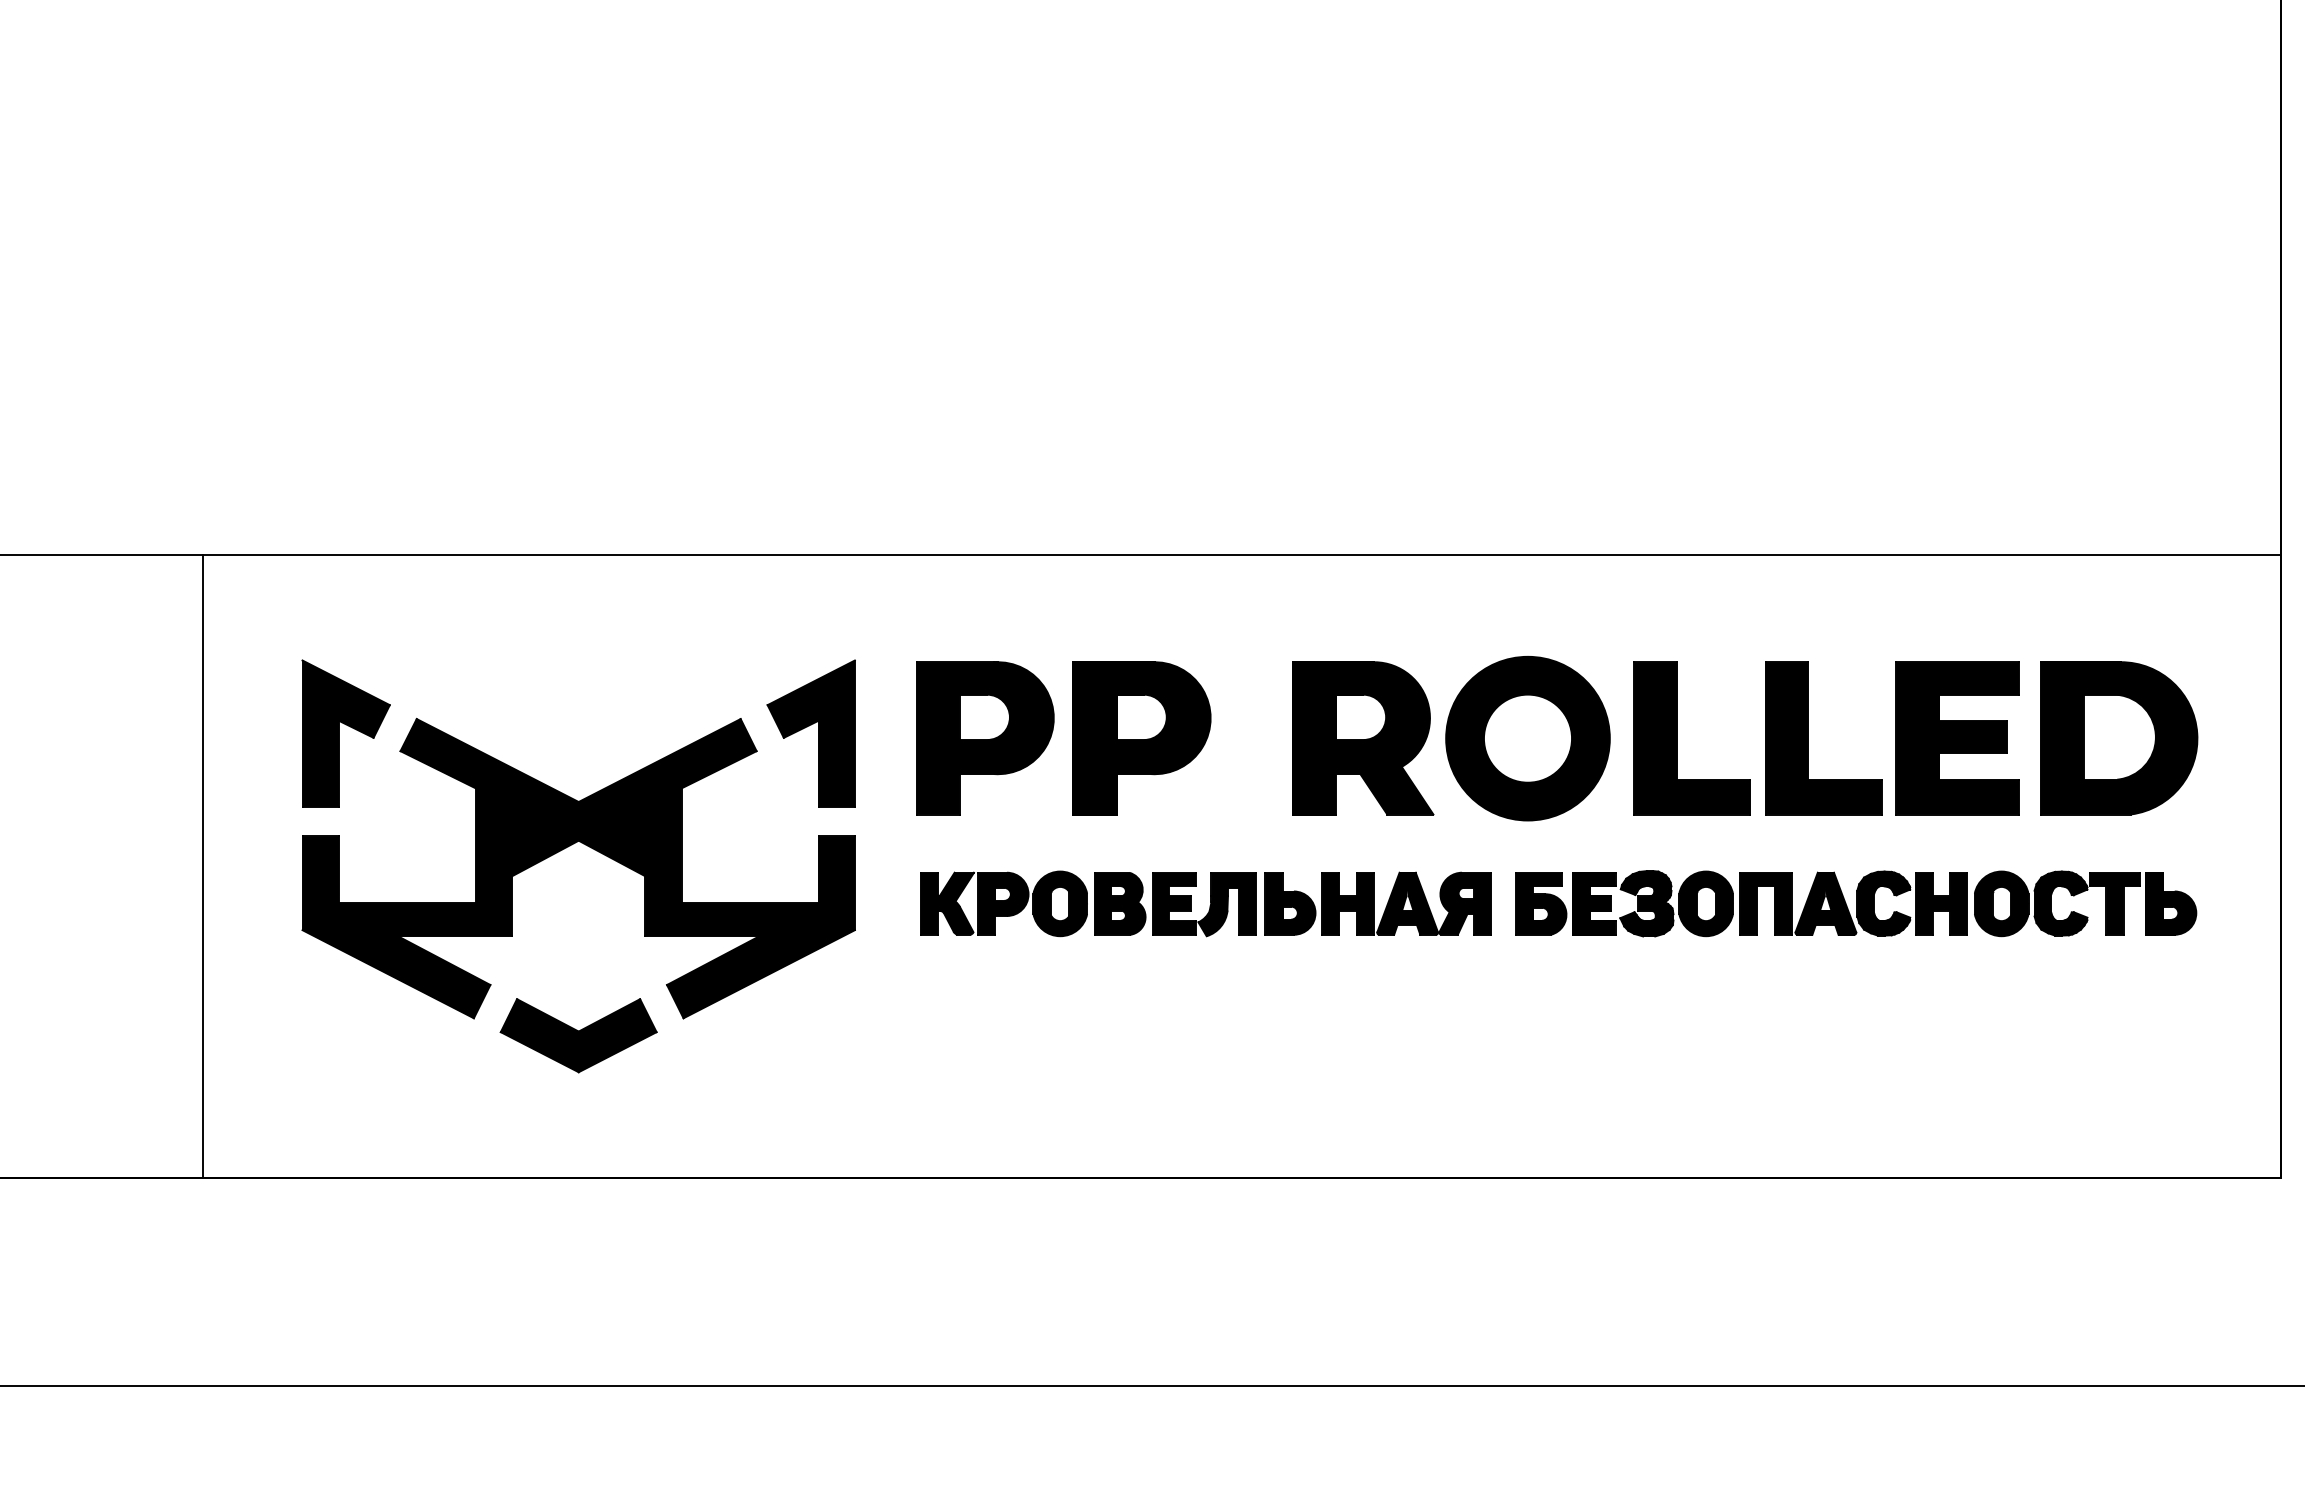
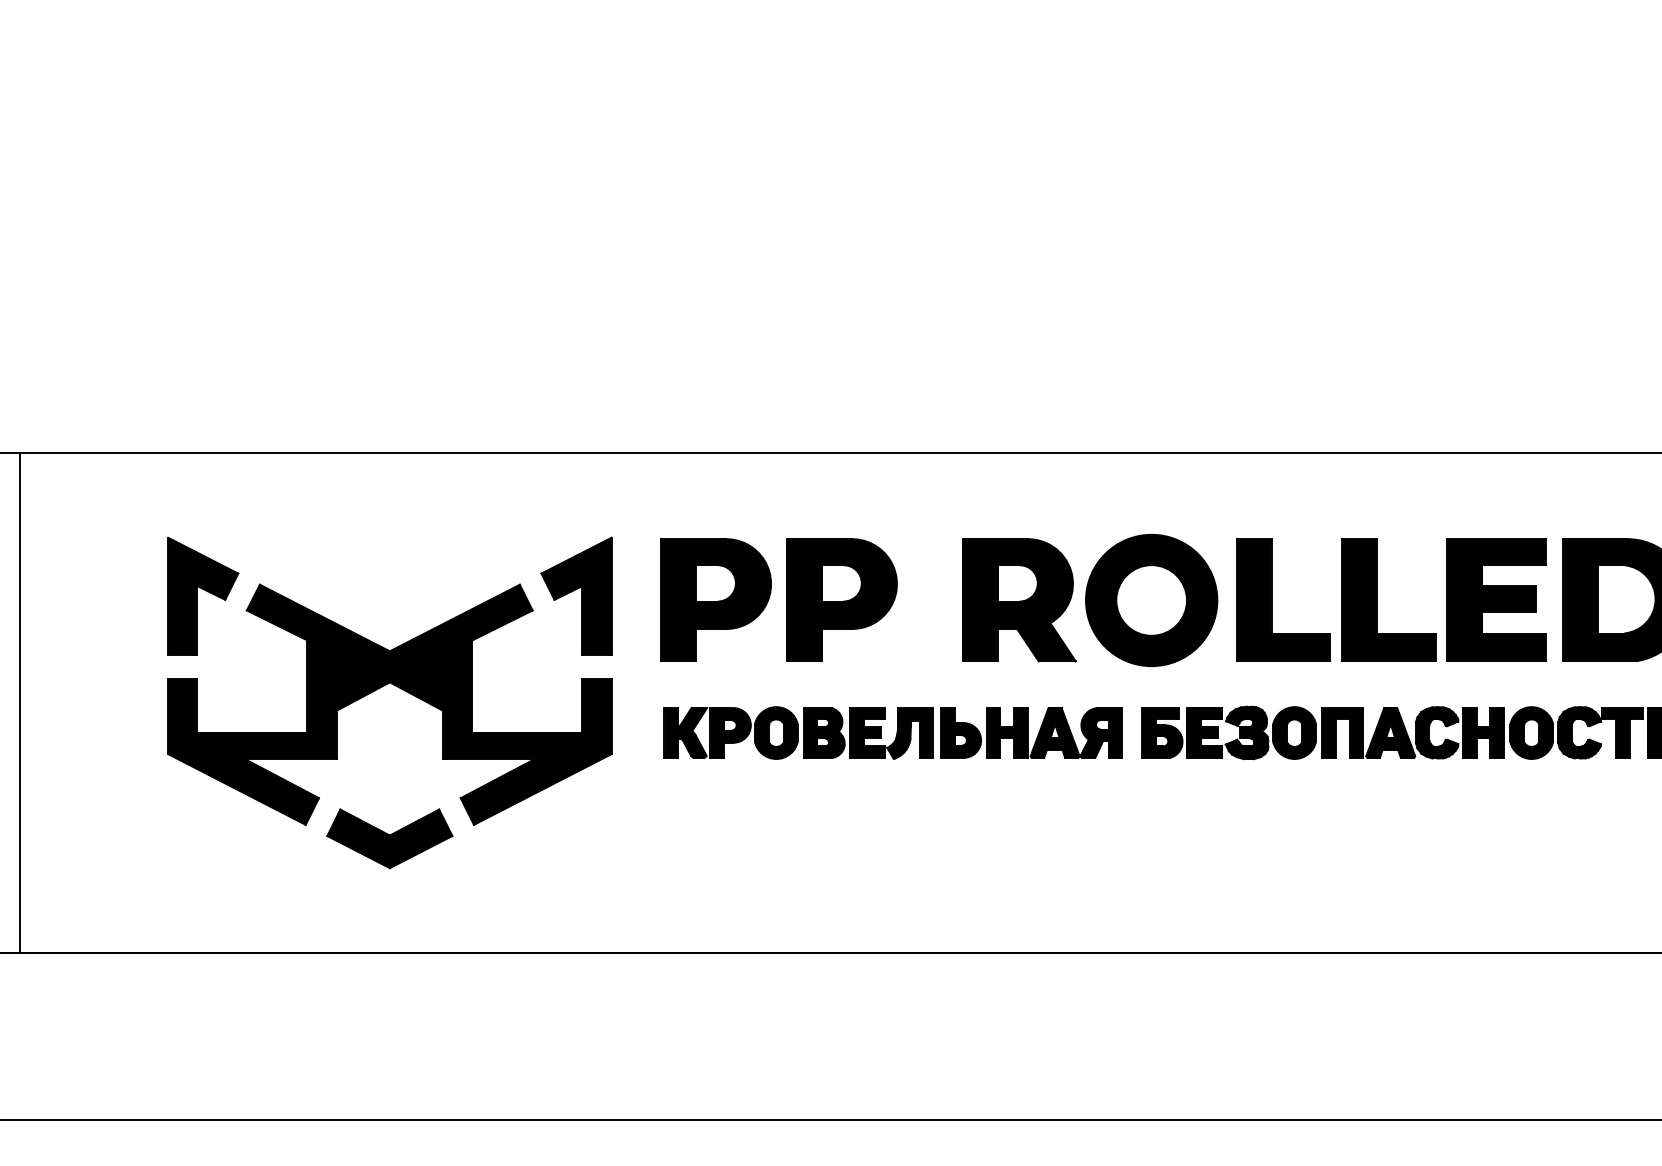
line: (203, 865) -> (20, 702), moved

